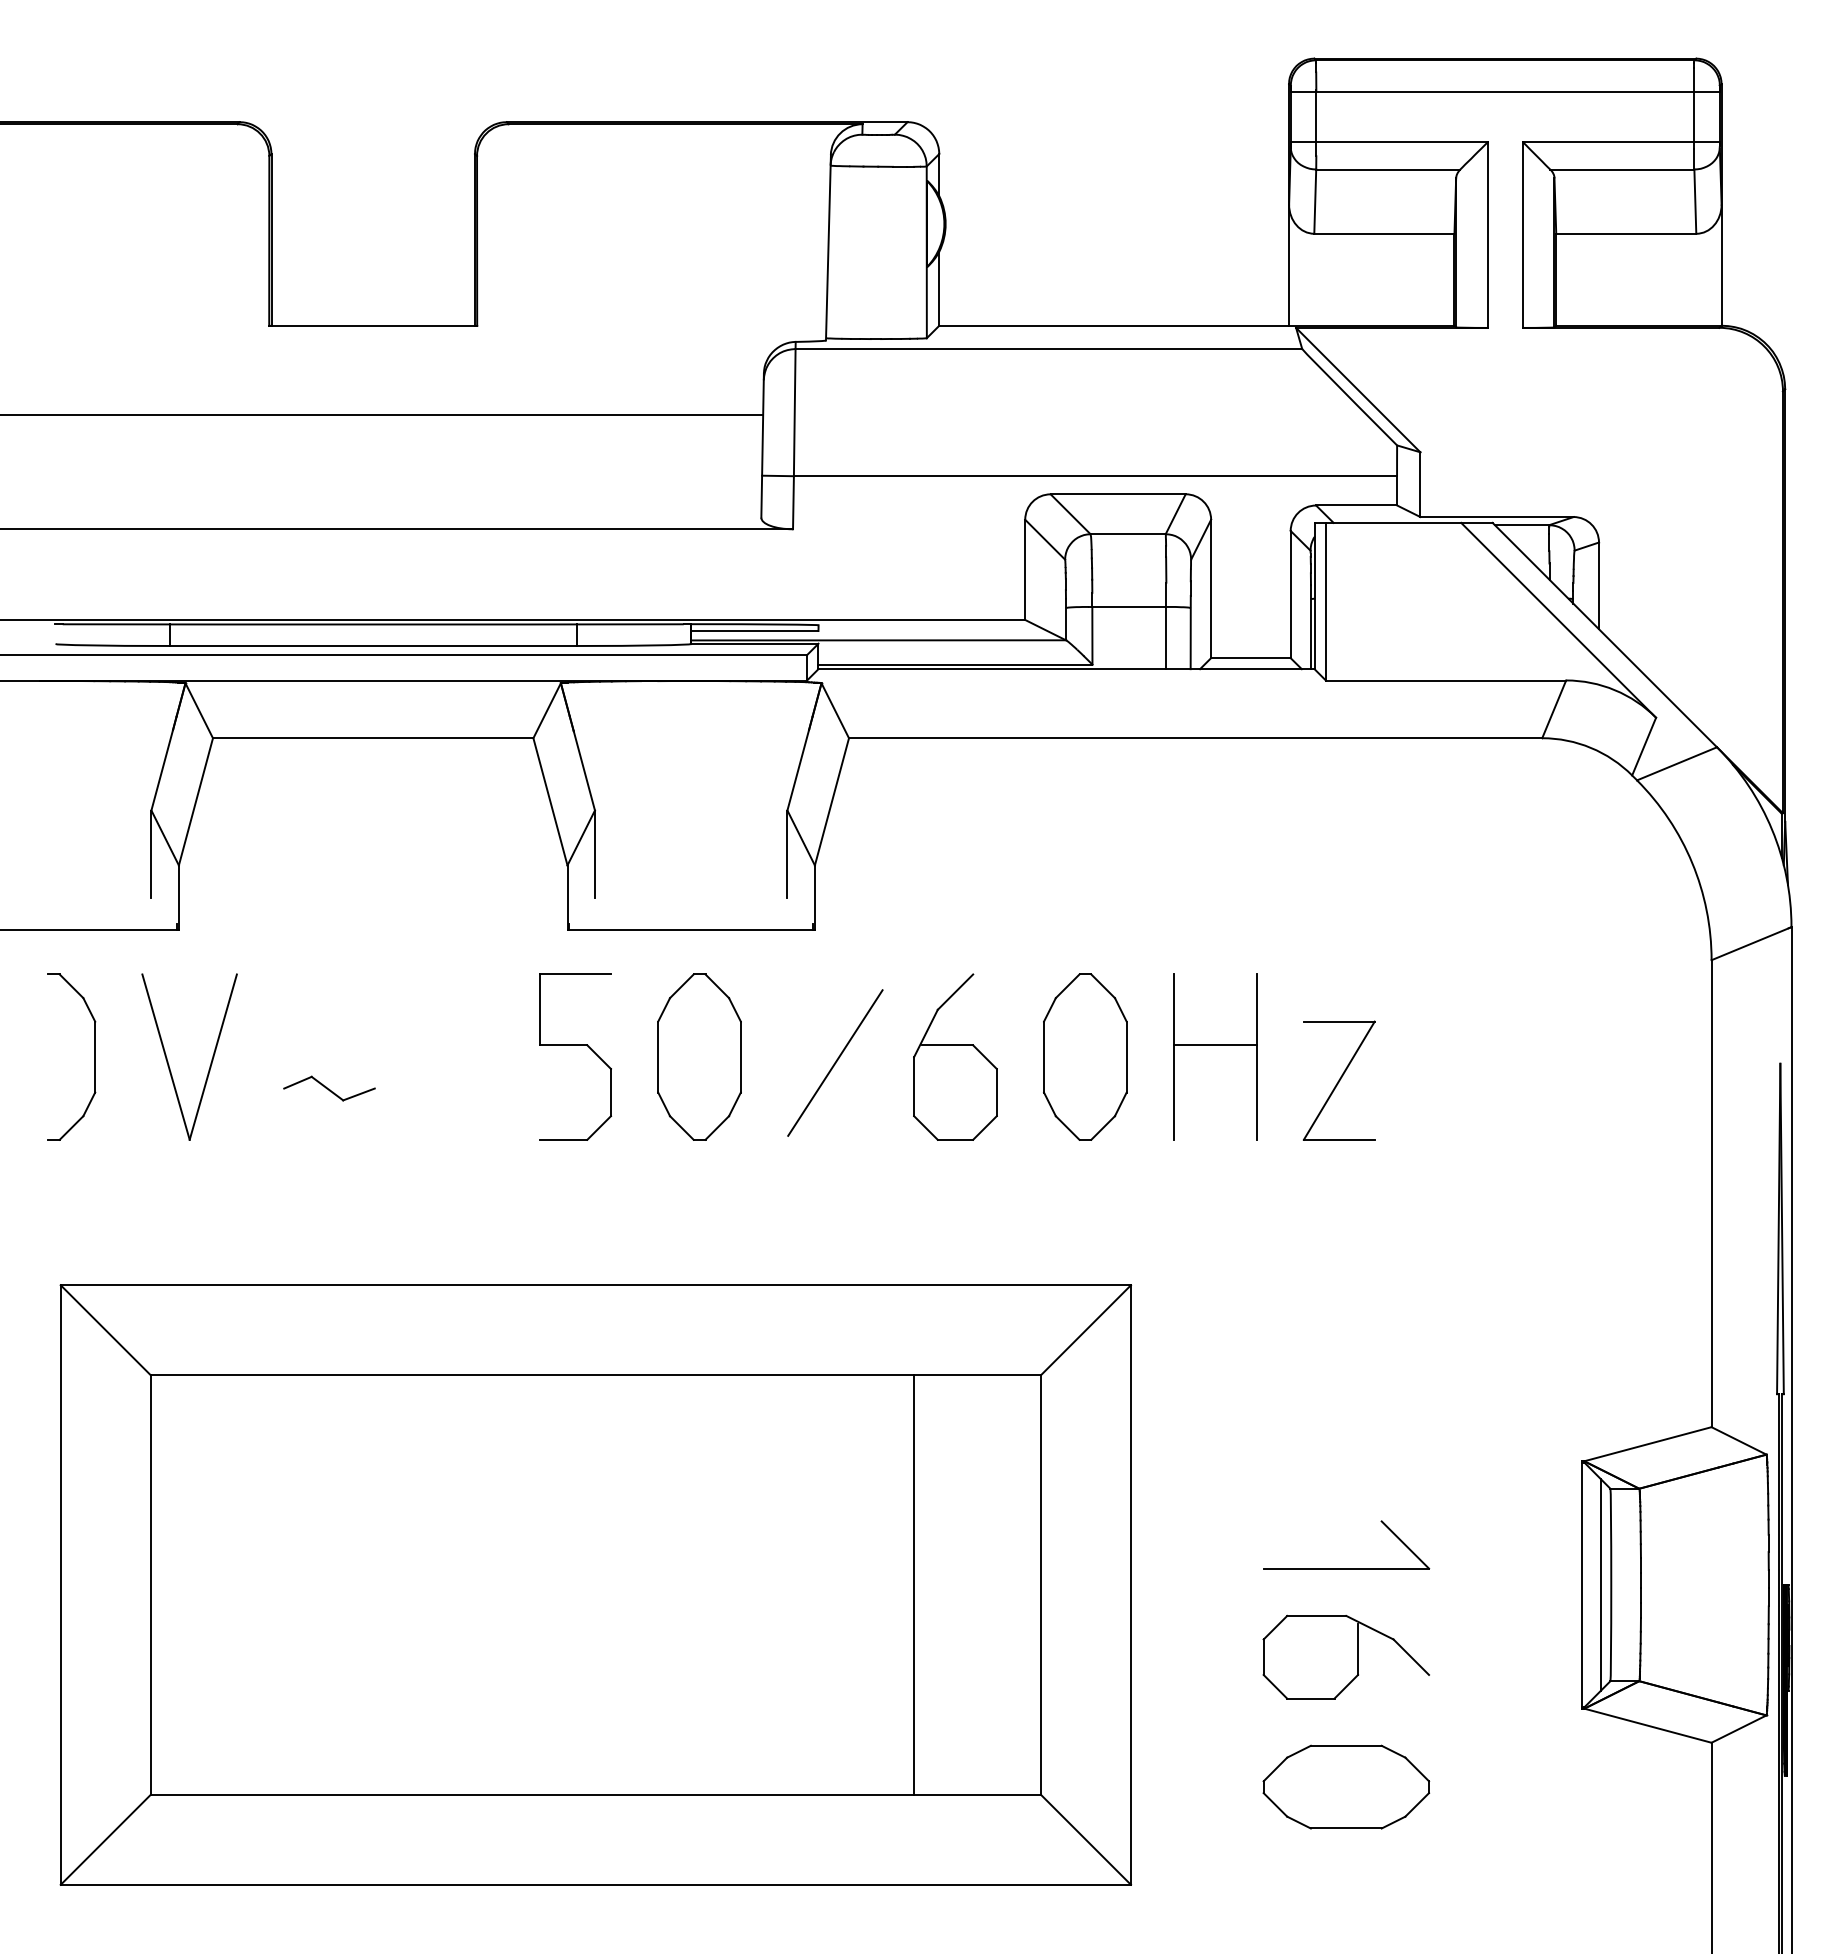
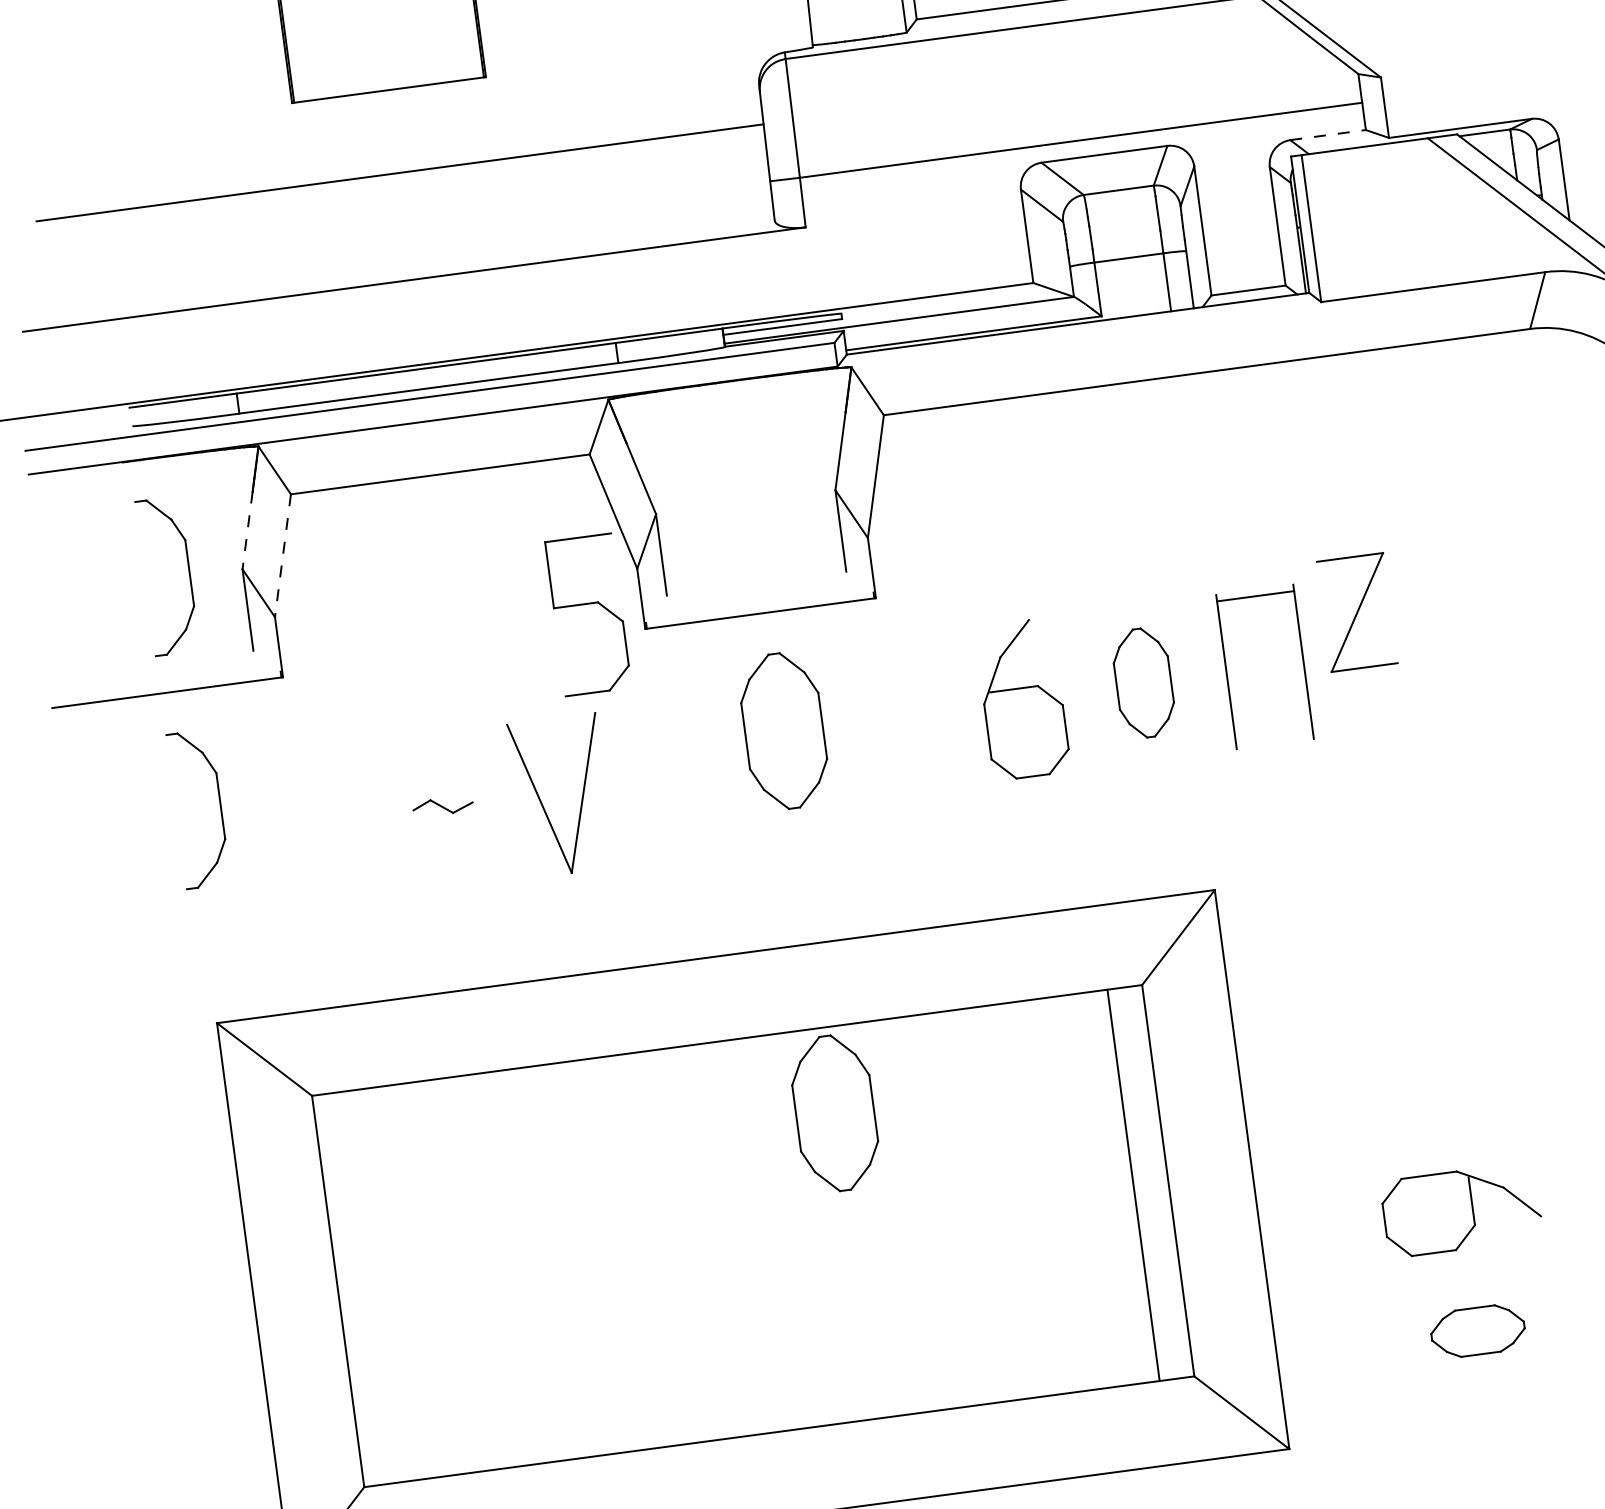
line: (1356, 505) -> (1328, 135), solid -> dashed
line: (162, 770) -> (247, 530), solid -> dashed
line: (195, 801) -> (282, 555), solid -> dashed
part: (94, 806) -> (188, 572), added
part: (575, 1045) -> (586, 604), moved
line: (1215, 1045) -> (1255, 596), moved
part: (1085, 1056) -> (1143, 682), size x0.7
line: (835, 1062) -> (911, 719), removed
part: (169, 1064) -> (543, 805), moved
part: (1339, 1080) -> (1357, 612), moved
part: (329, 1088) -> (443, 806), size x0.7
part: (699, 1466) -> (835, 1112), added
part: (1346, 1568) -> (1450, 1127), removed
line: (913, 1584) -> (1133, 1184), moved
part: (1346, 1786) -> (1478, 1330), size x0.6

